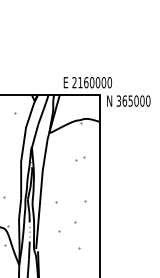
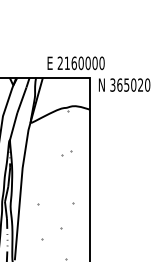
text: (142, 100) -> (140, 84), 365000 -> 365020

